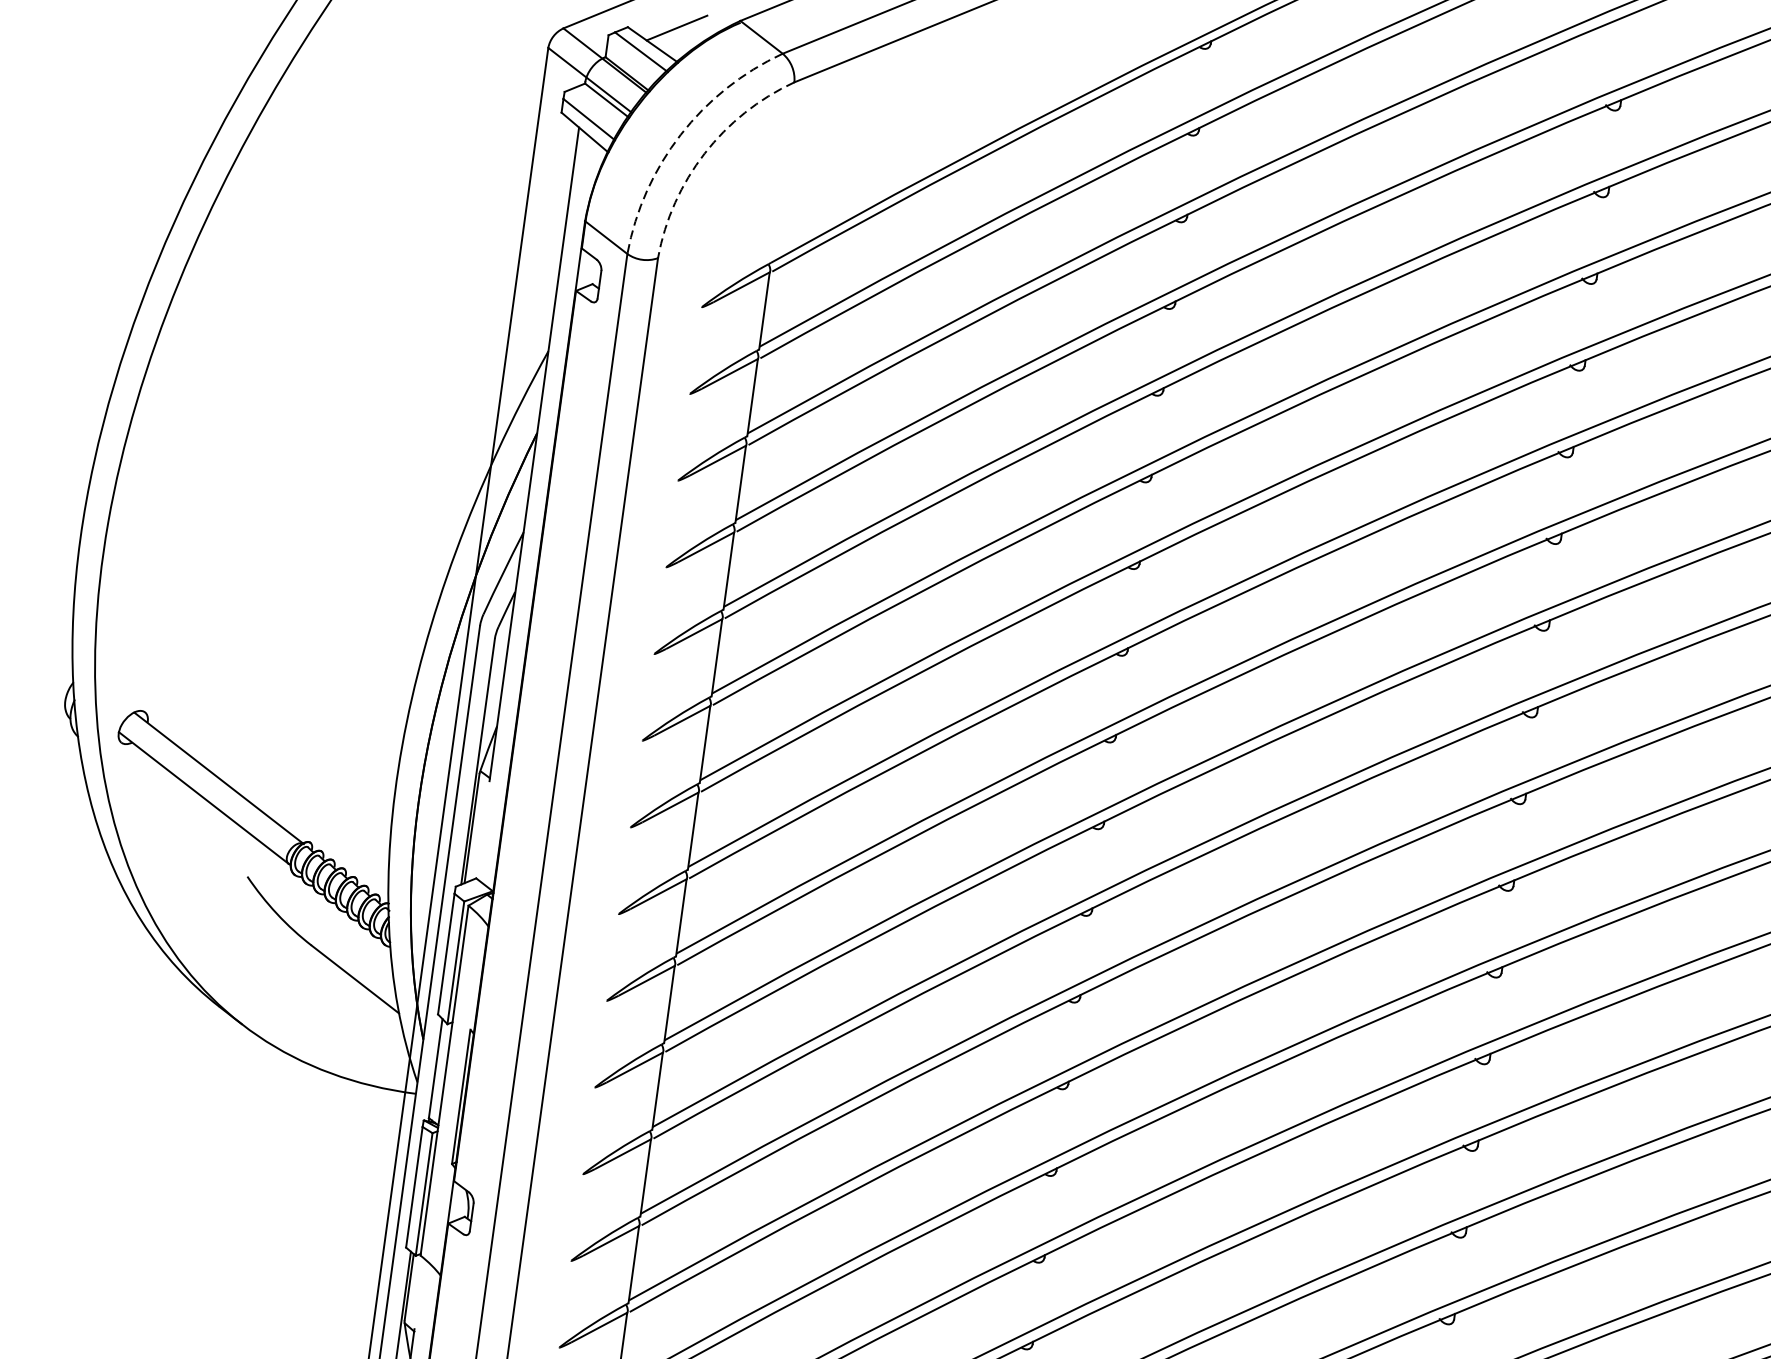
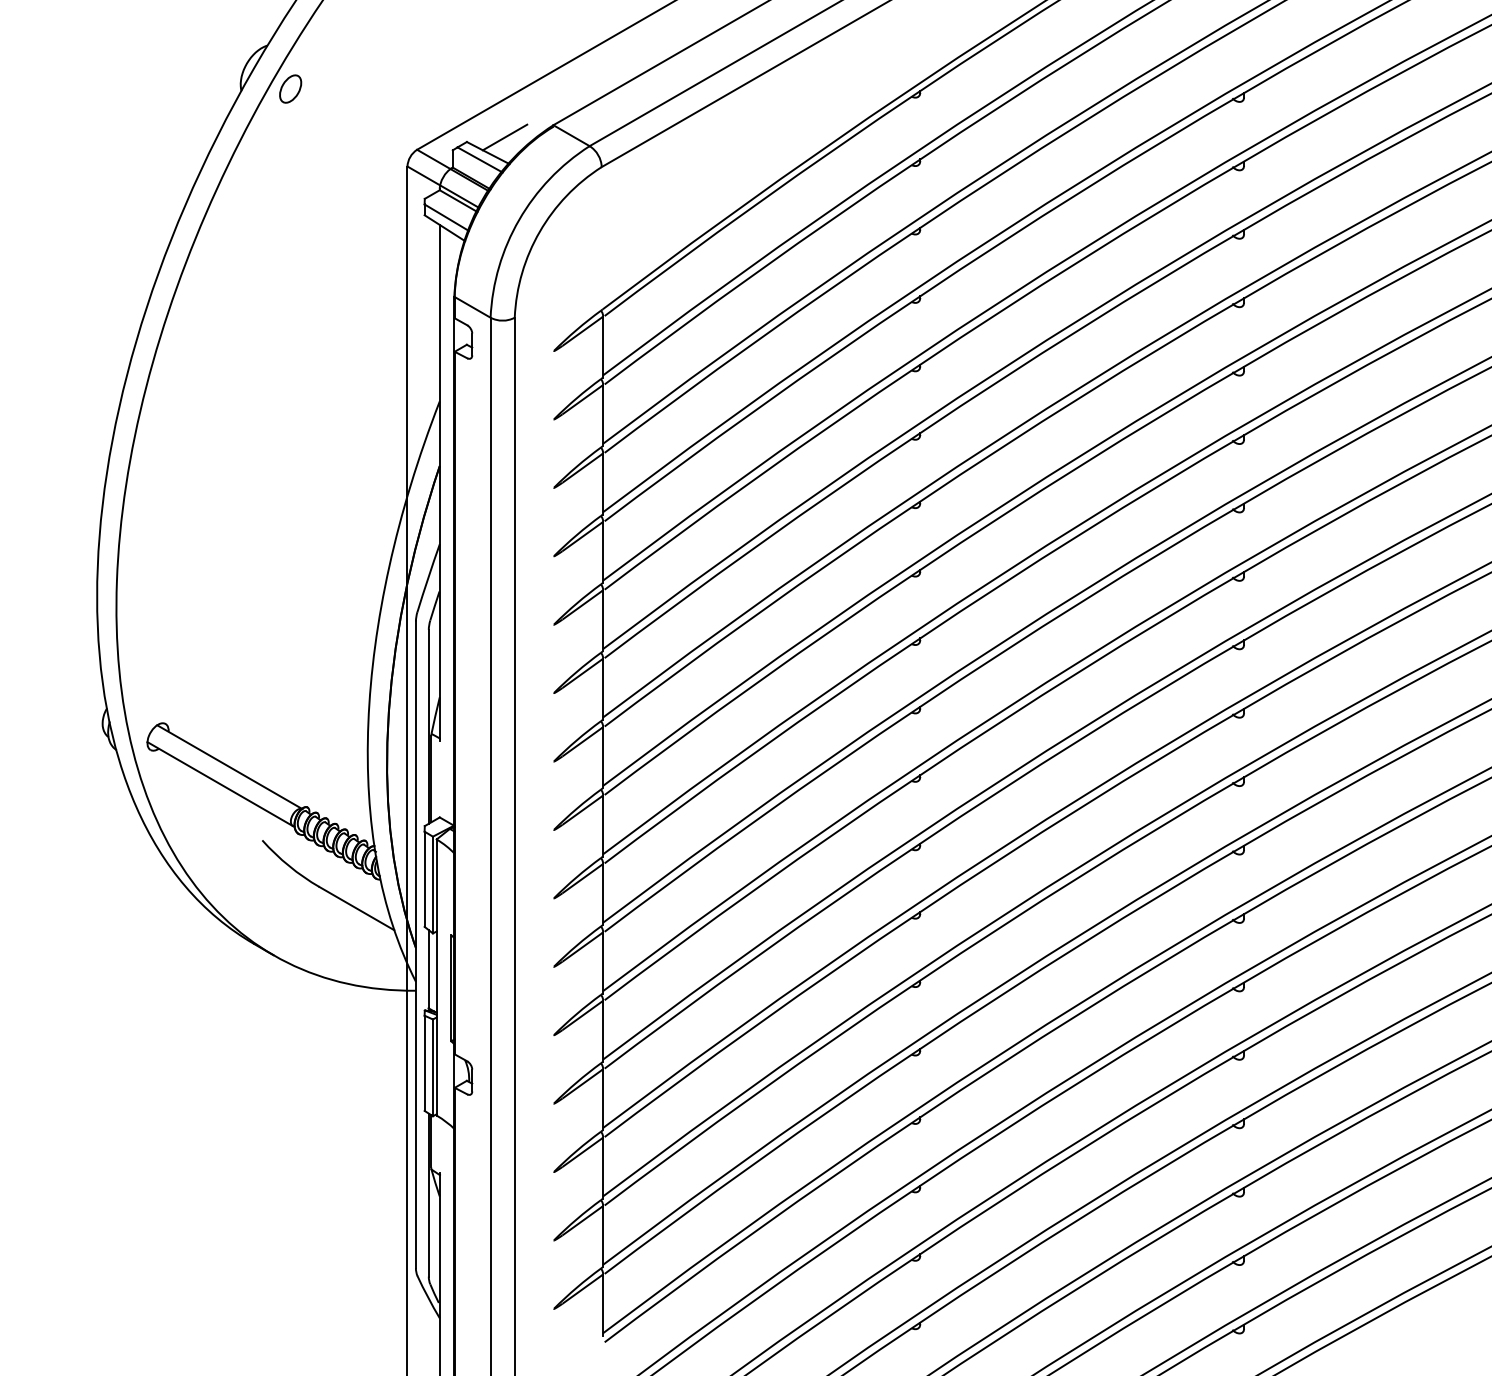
arc: (681, 134) -> (519, 219), dashed -> solid
arc: (704, 153) -> (539, 231), dashed -> solid

